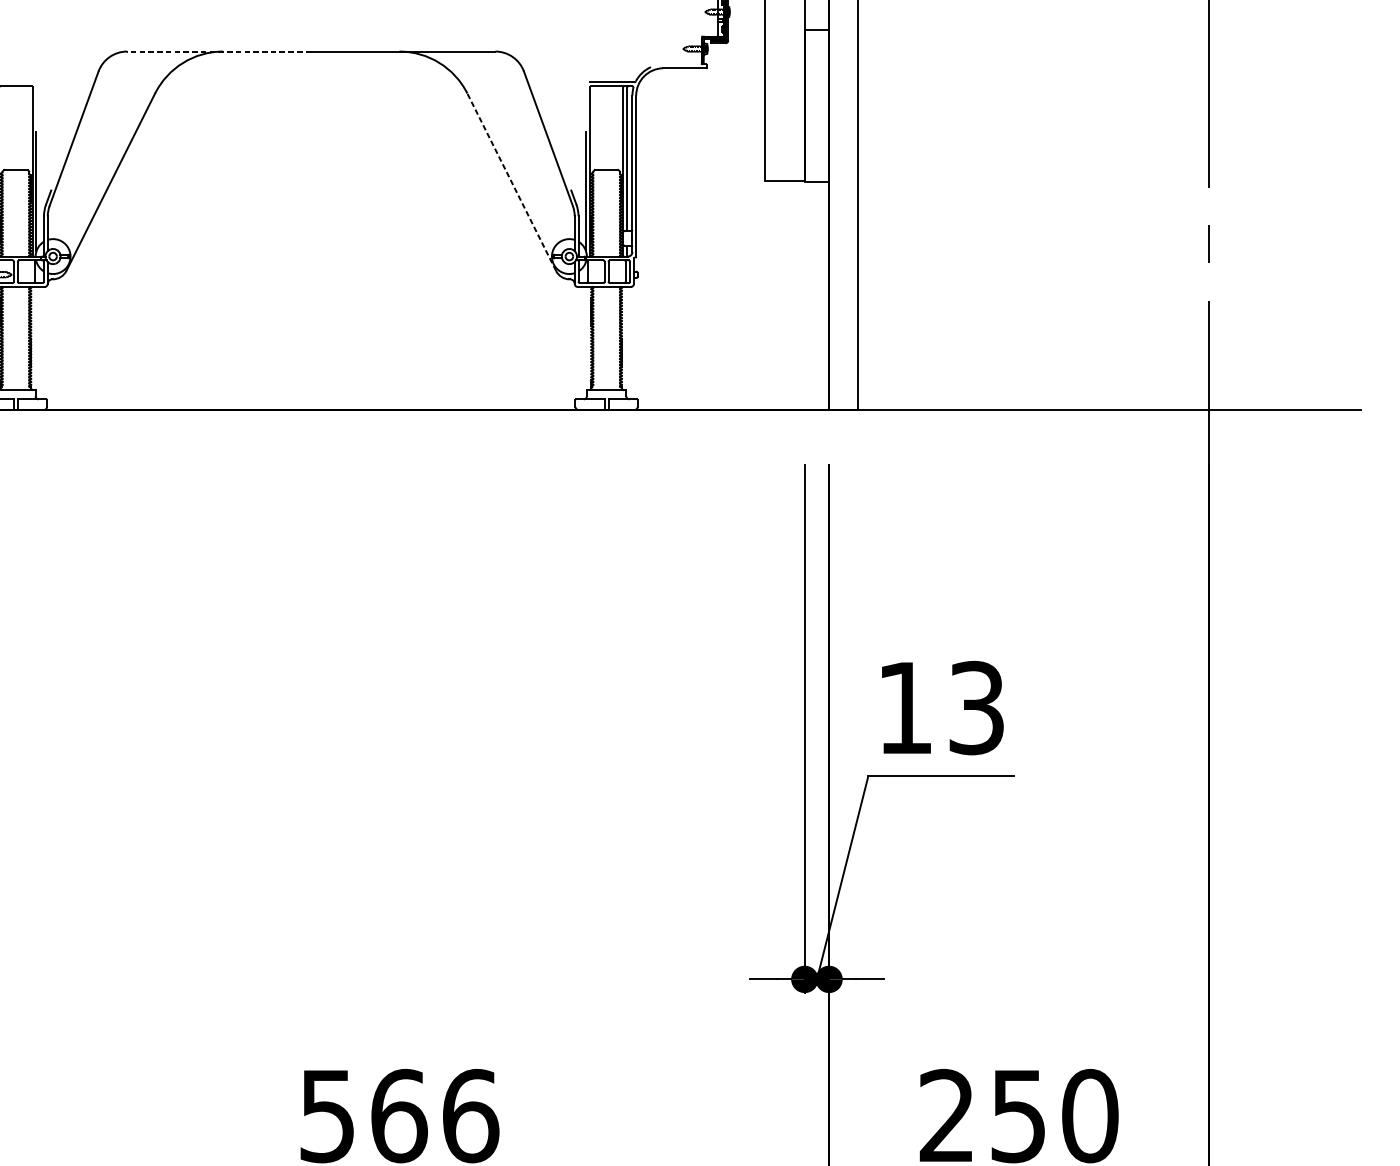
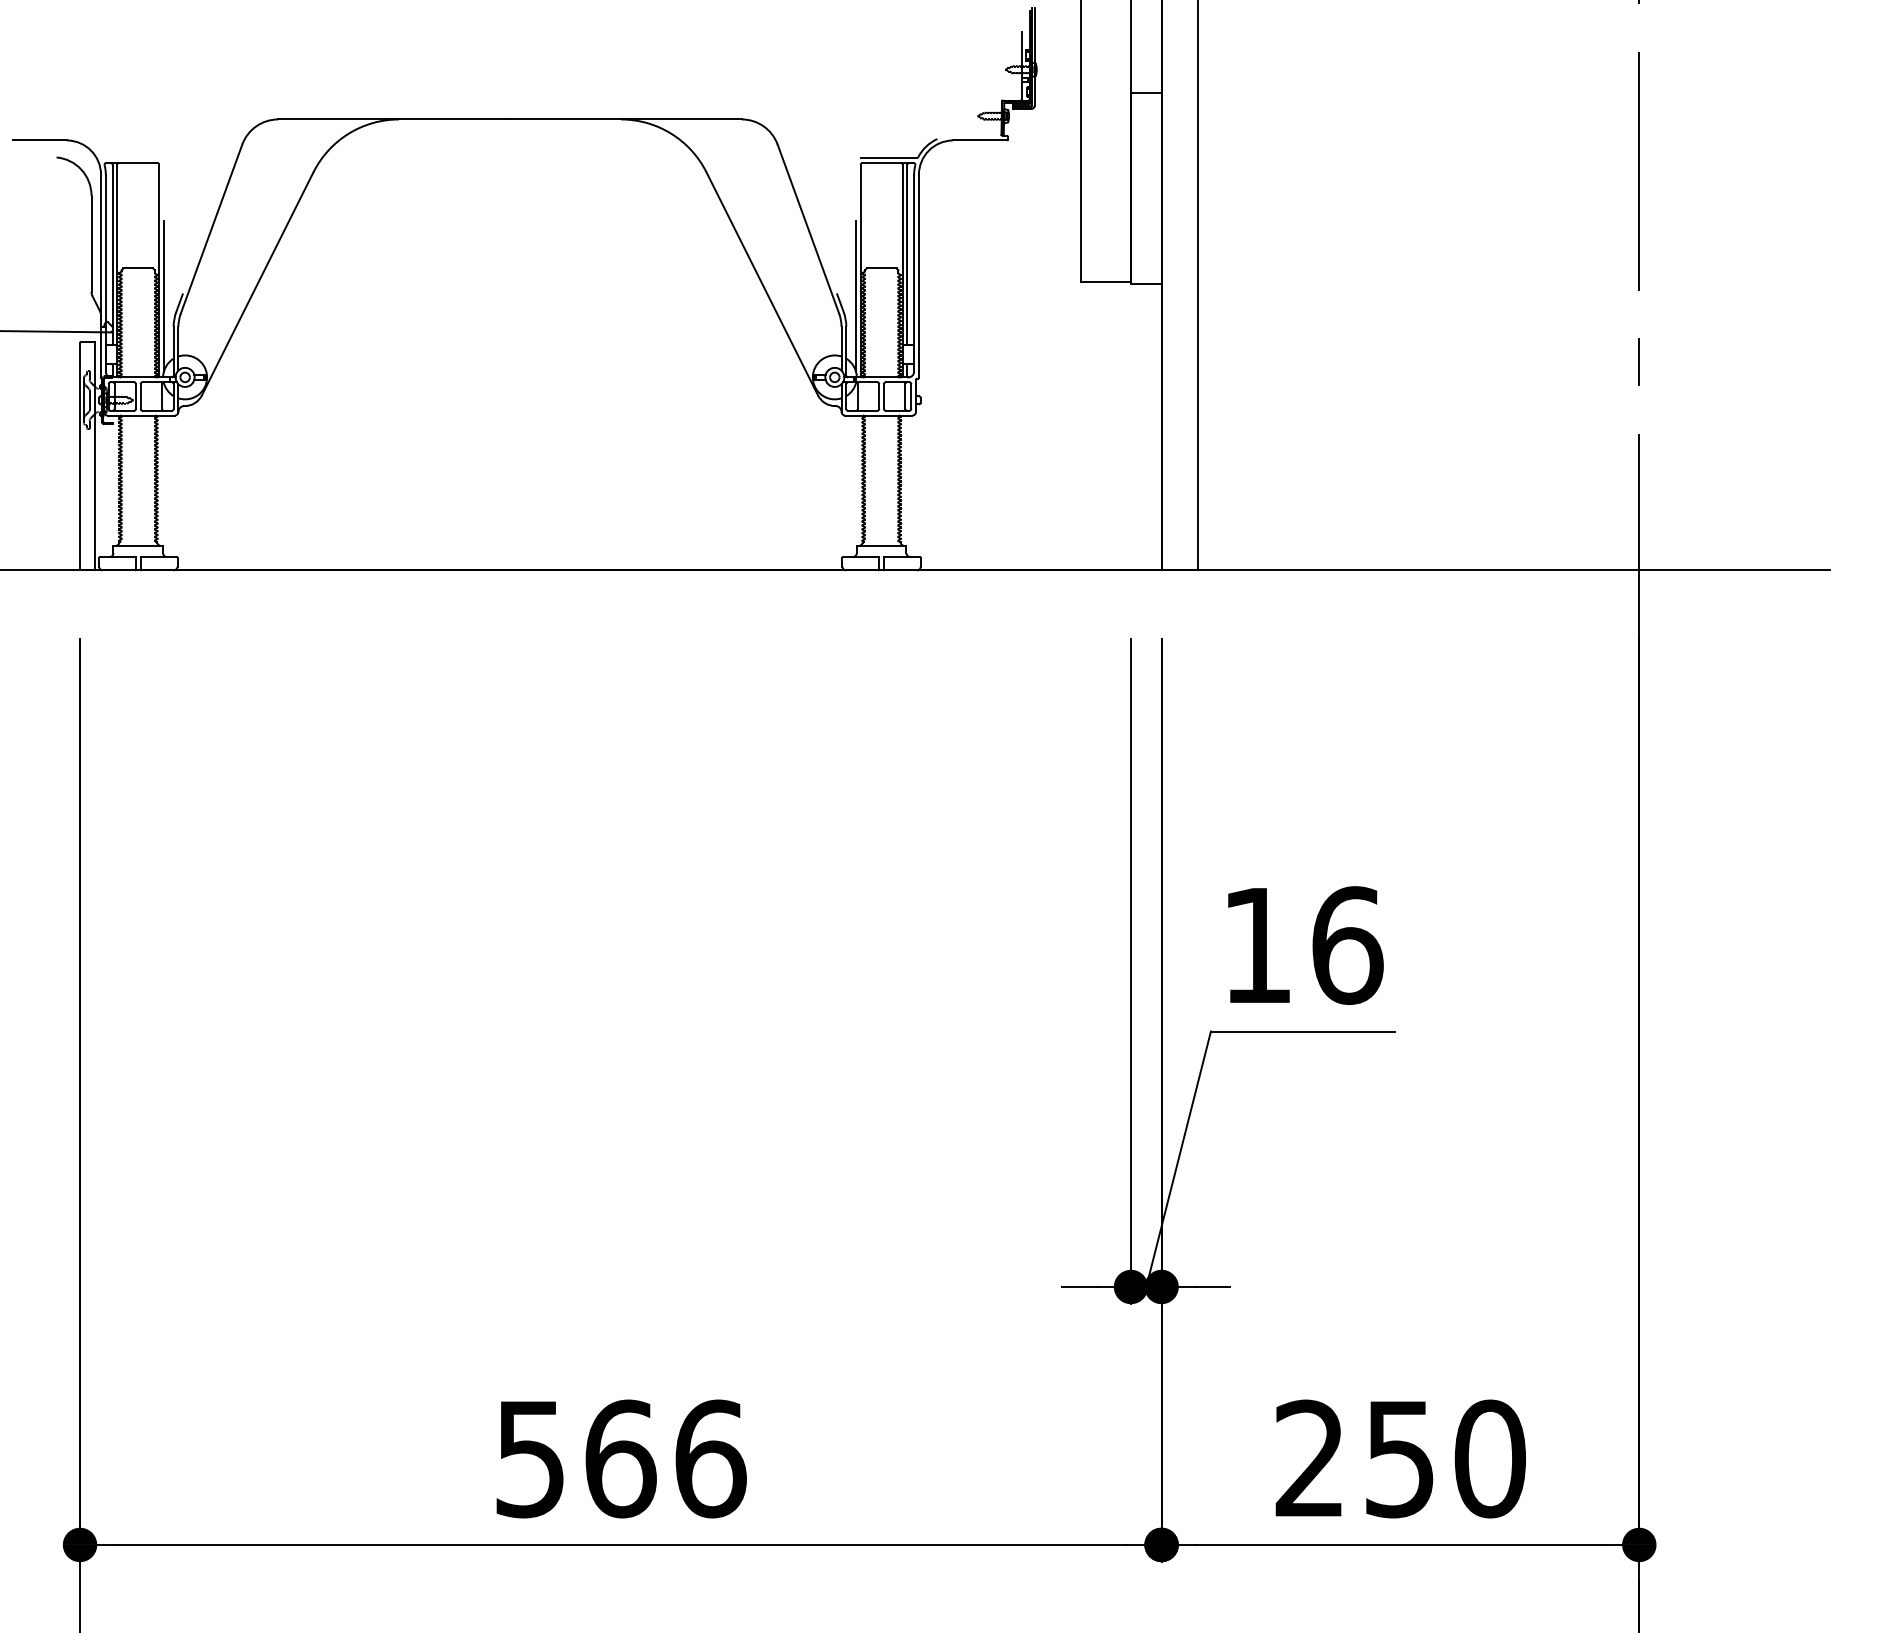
line: (219, 51) -> (394, 119), dashed -> solid
line: (511, 181) -> (762, 283), dashed -> solid
text: (976, 708) -> (1347, 945), 13 -> 16

